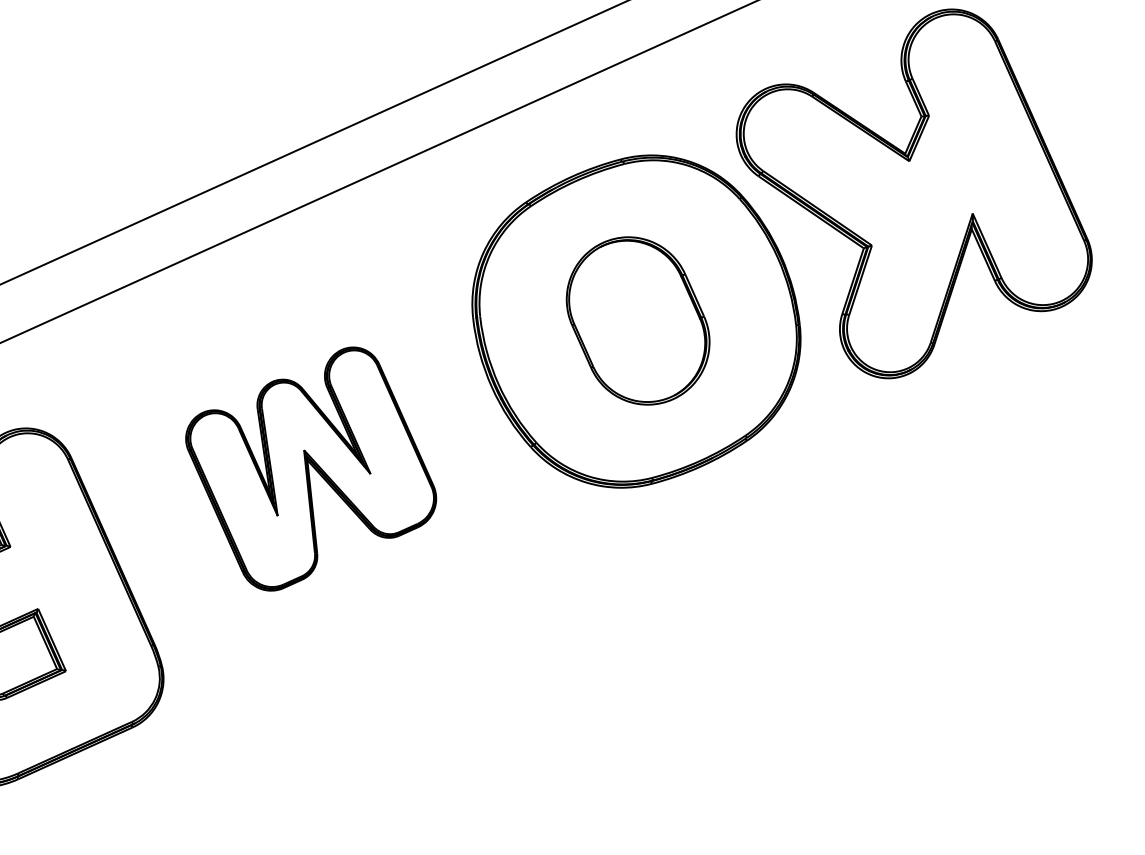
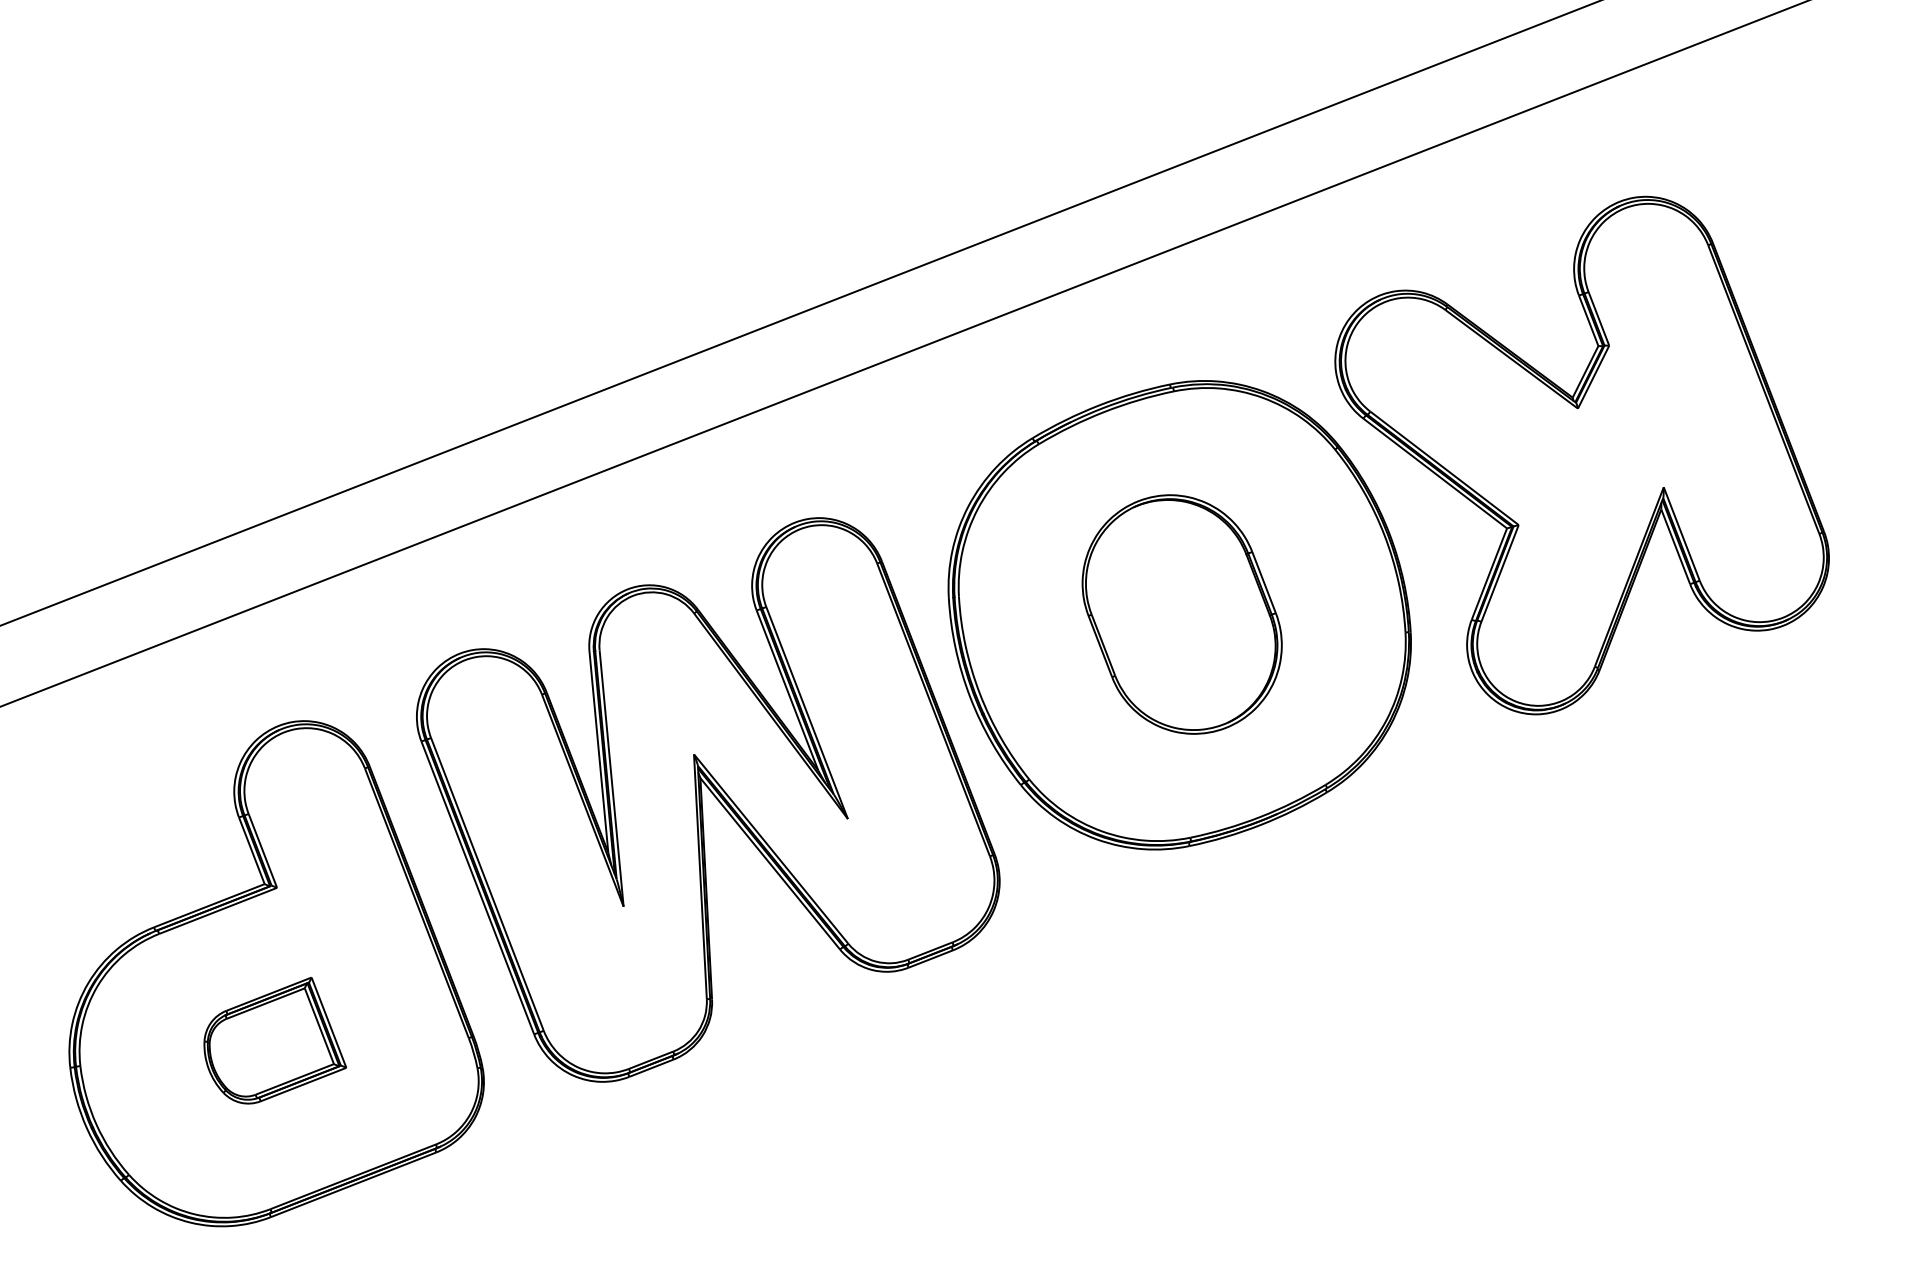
part: (311, 468) -> (708, 799), size x1.67

